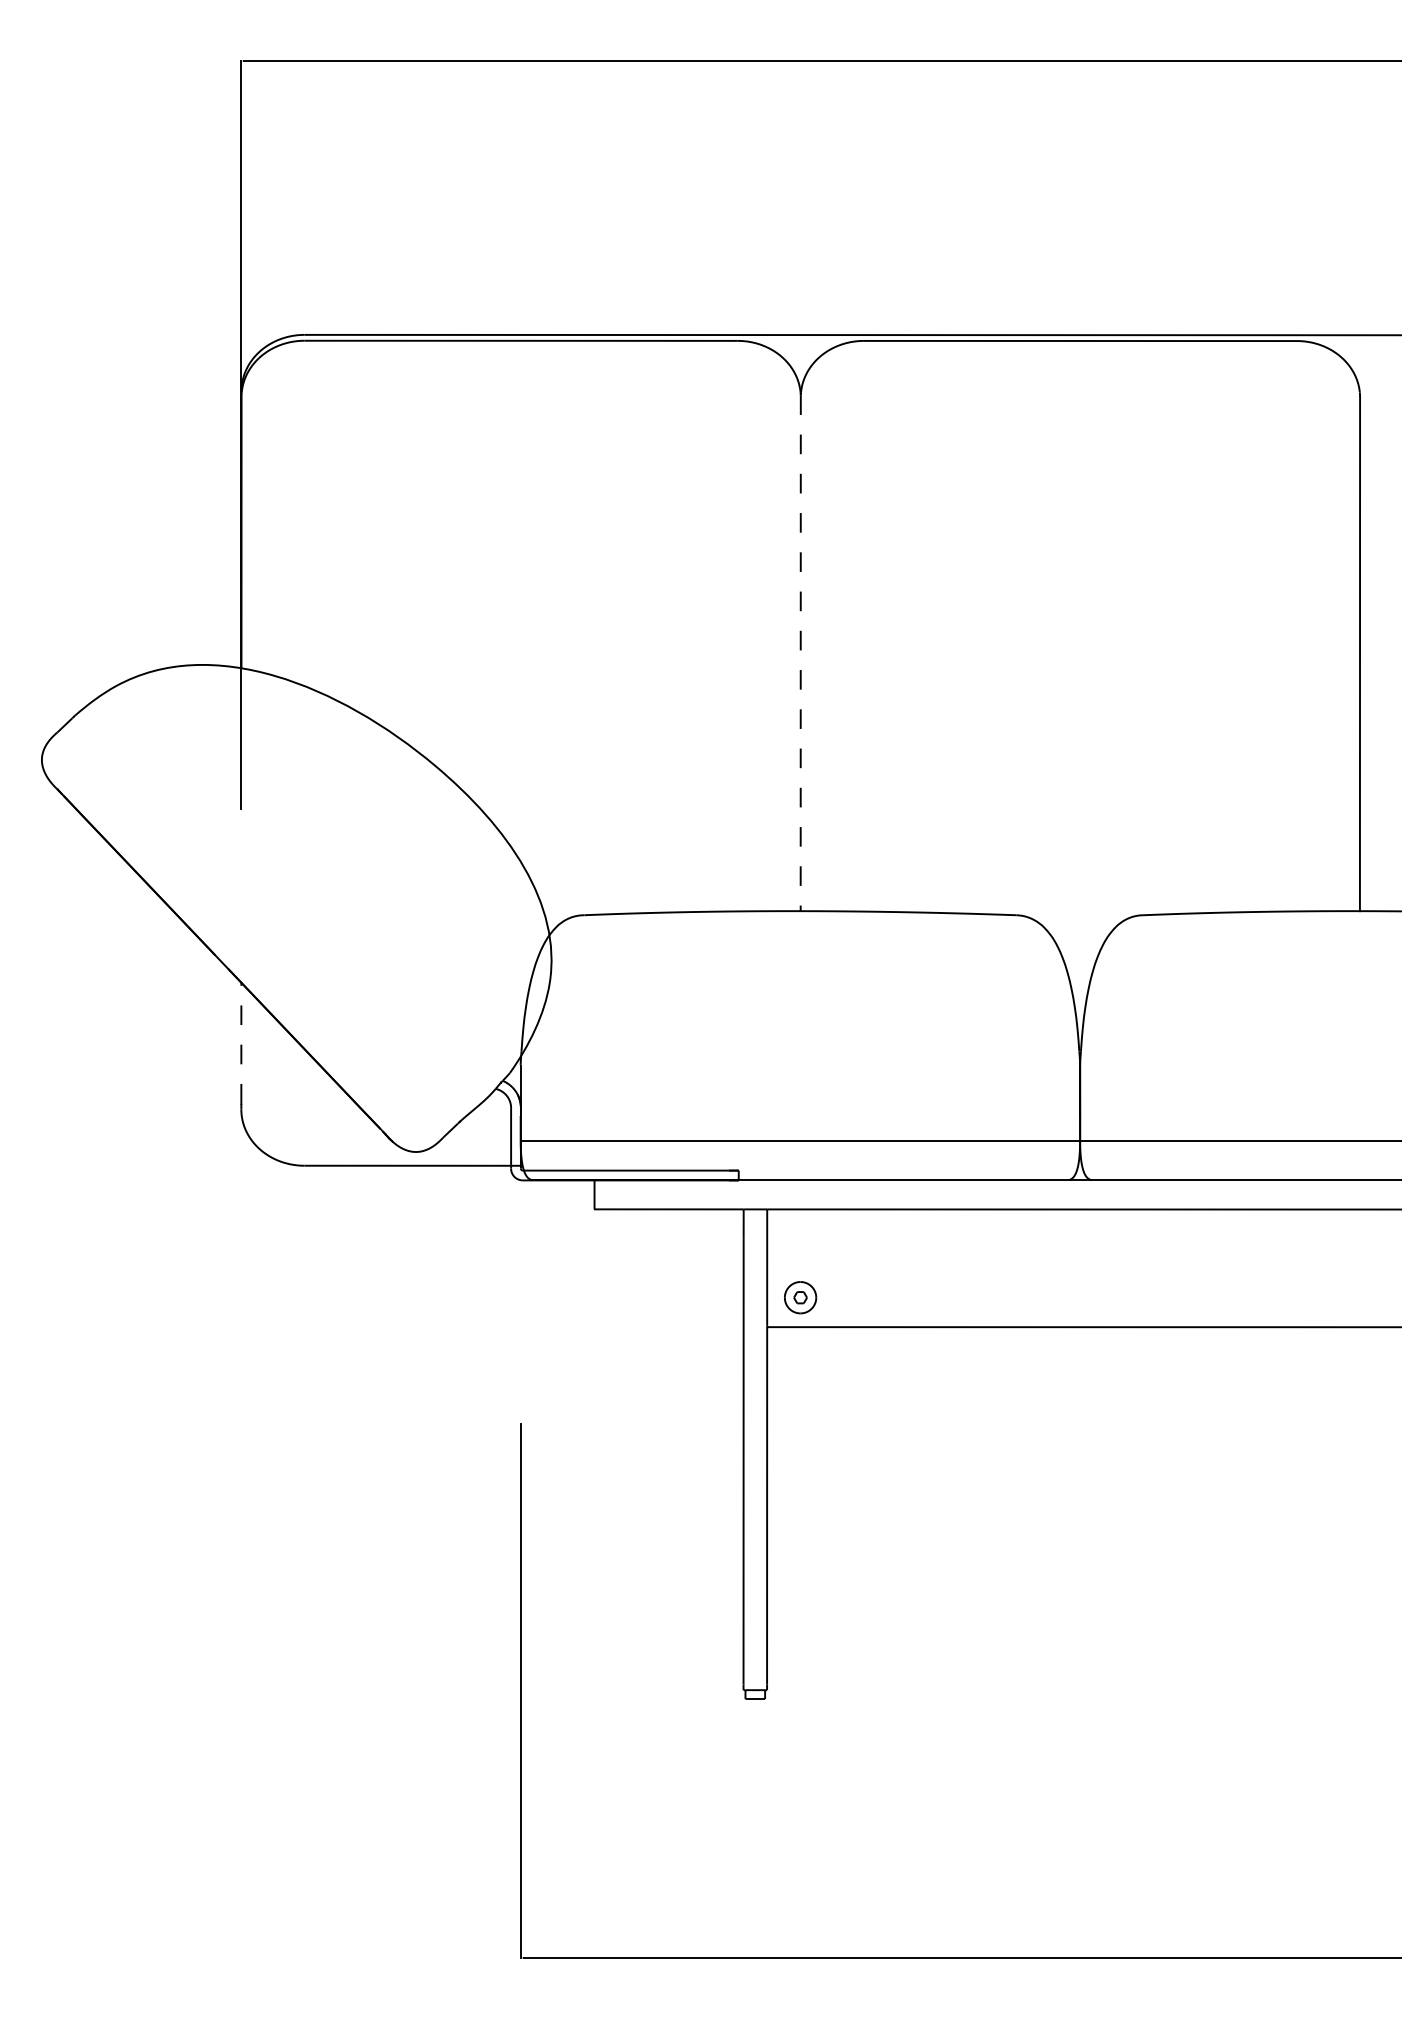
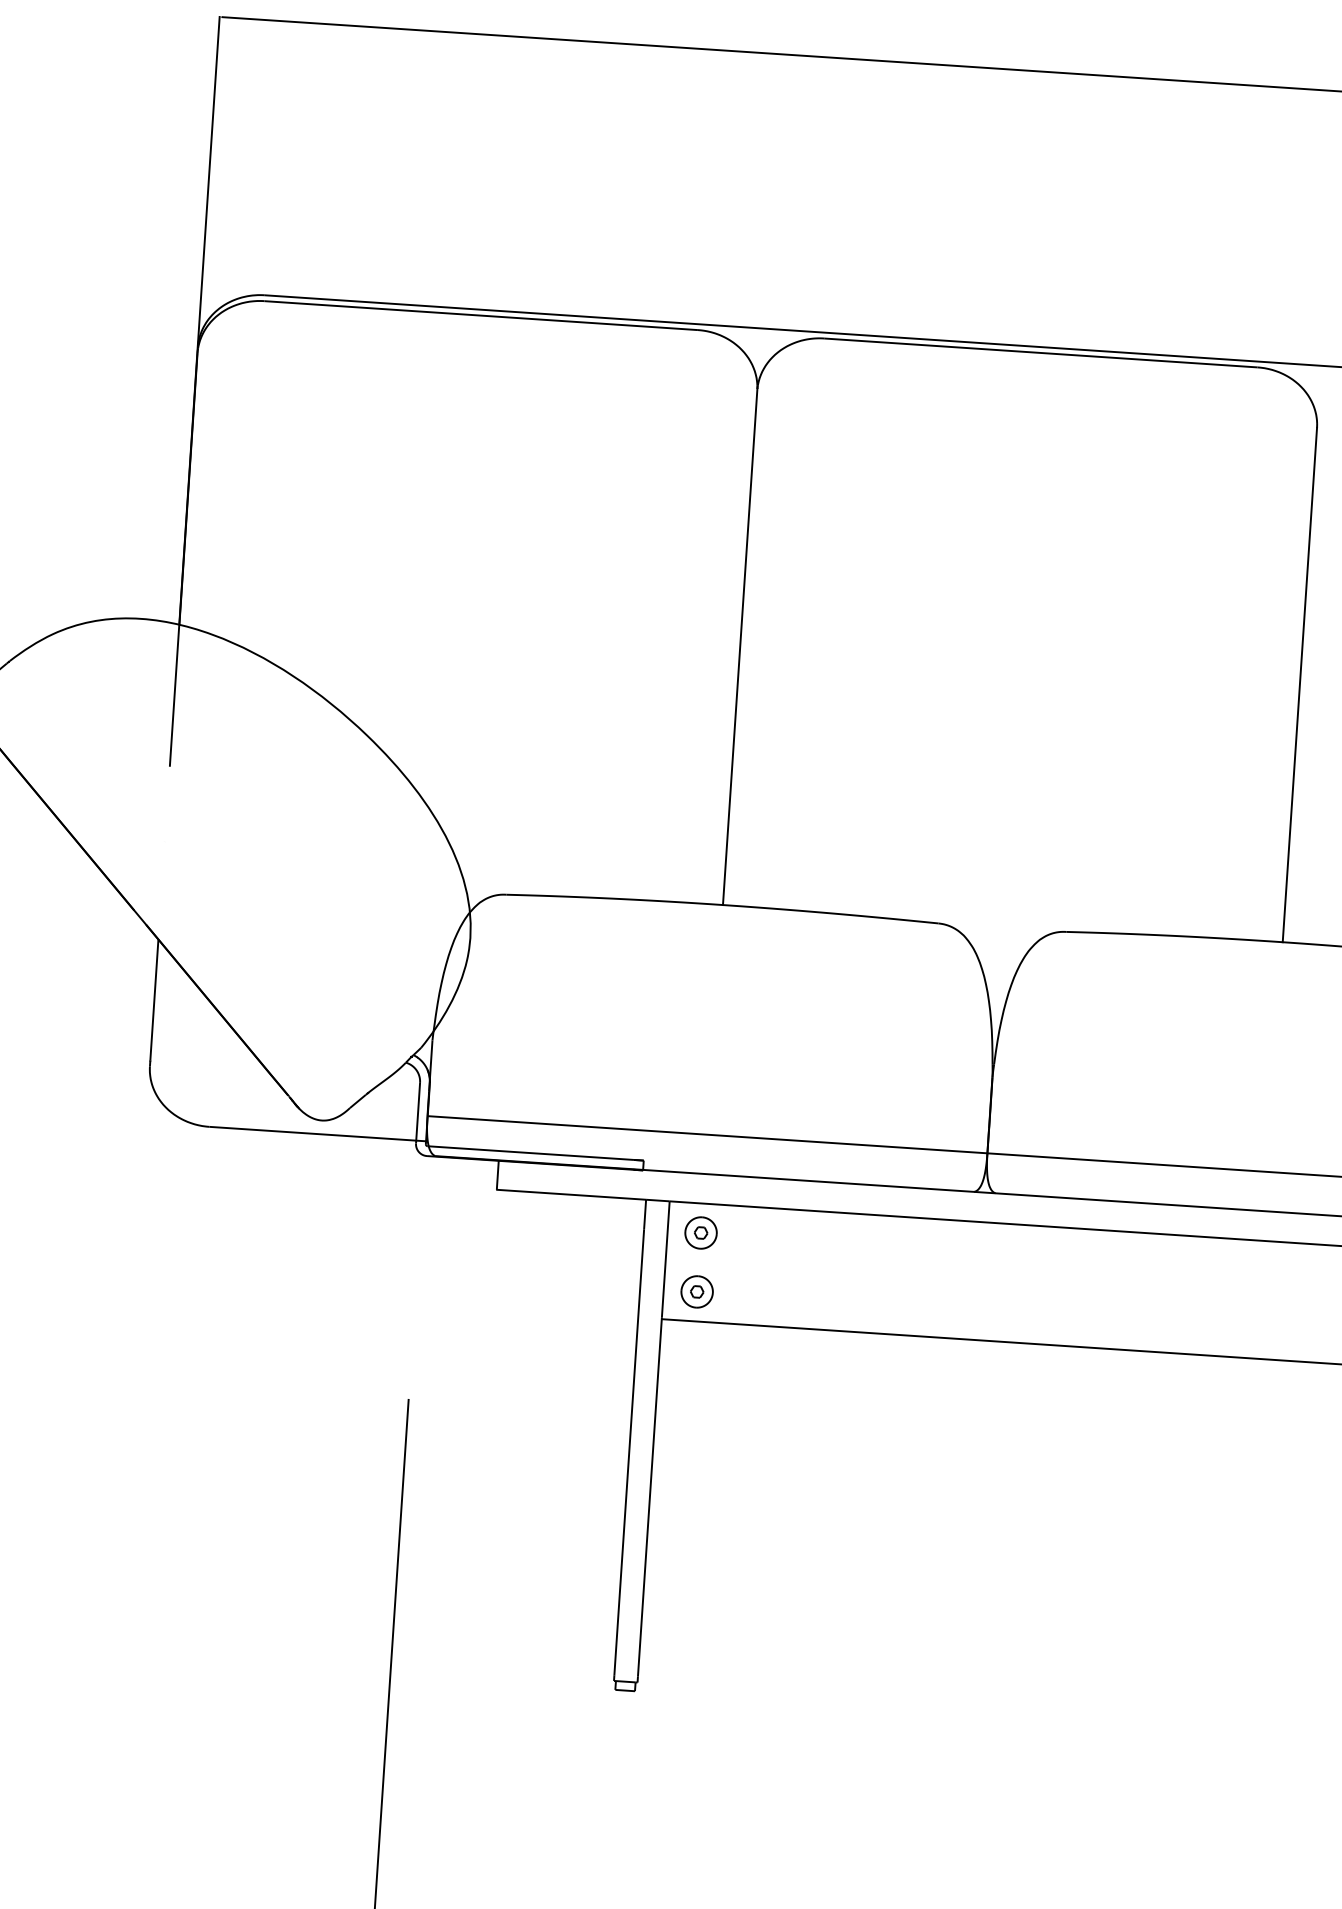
line: (800, 653) -> (739, 647), dashed -> solid
line: (241, 1042) -> (154, 999), dashed -> solid
part: (800, 1238) -> (701, 1232), added

